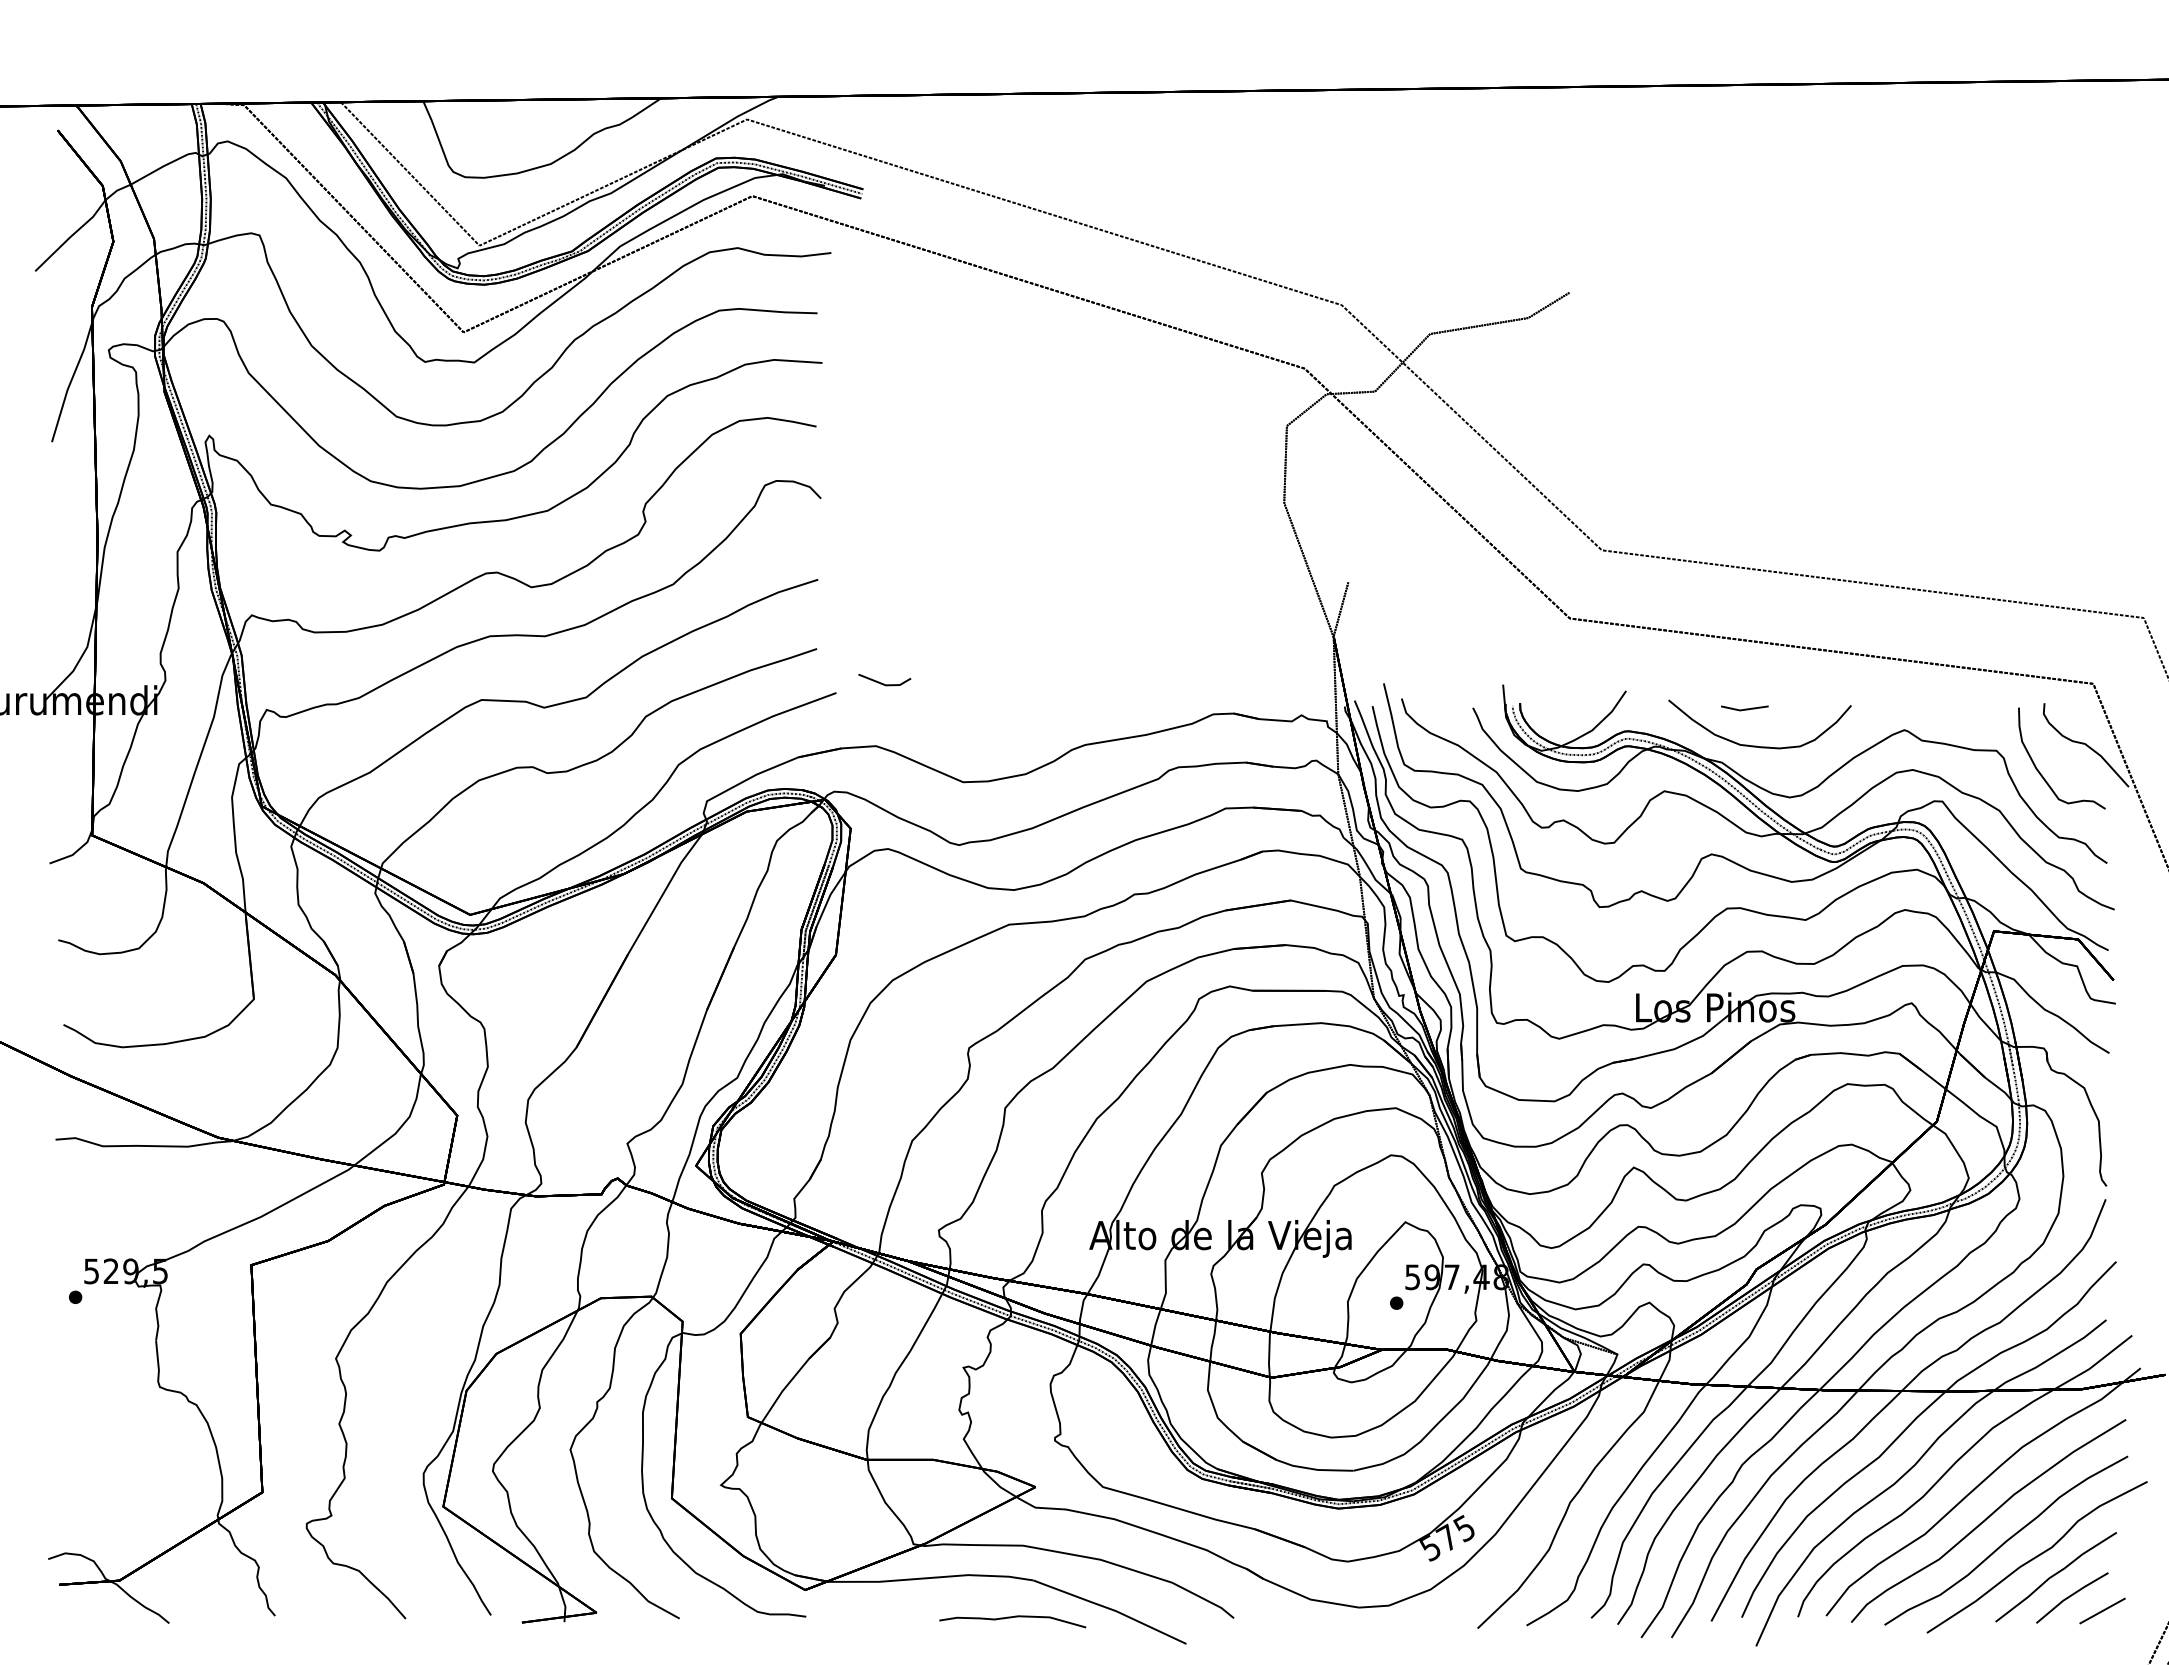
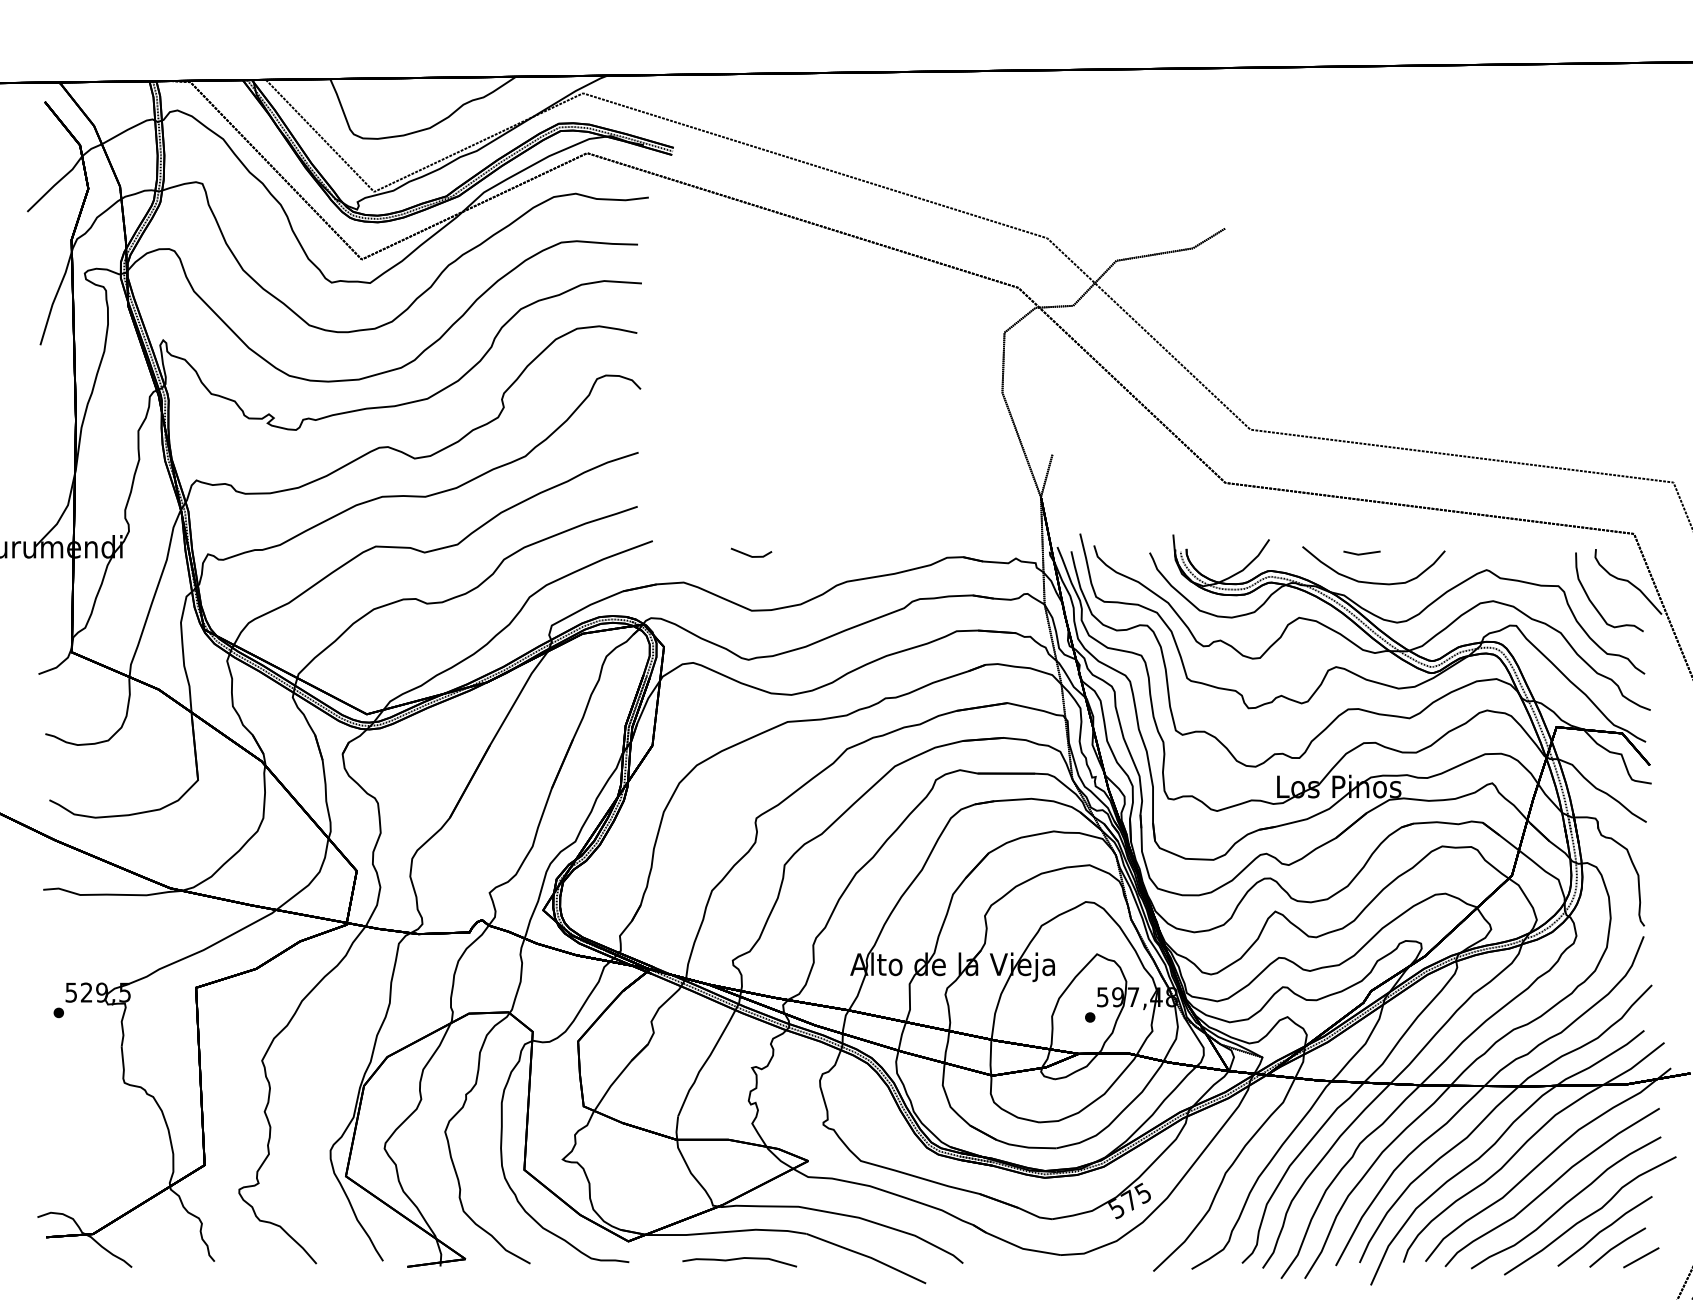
line: (884, 683) -> (751, 555), moved
curve: (1011, 1618) -> (738, 1259), moved

